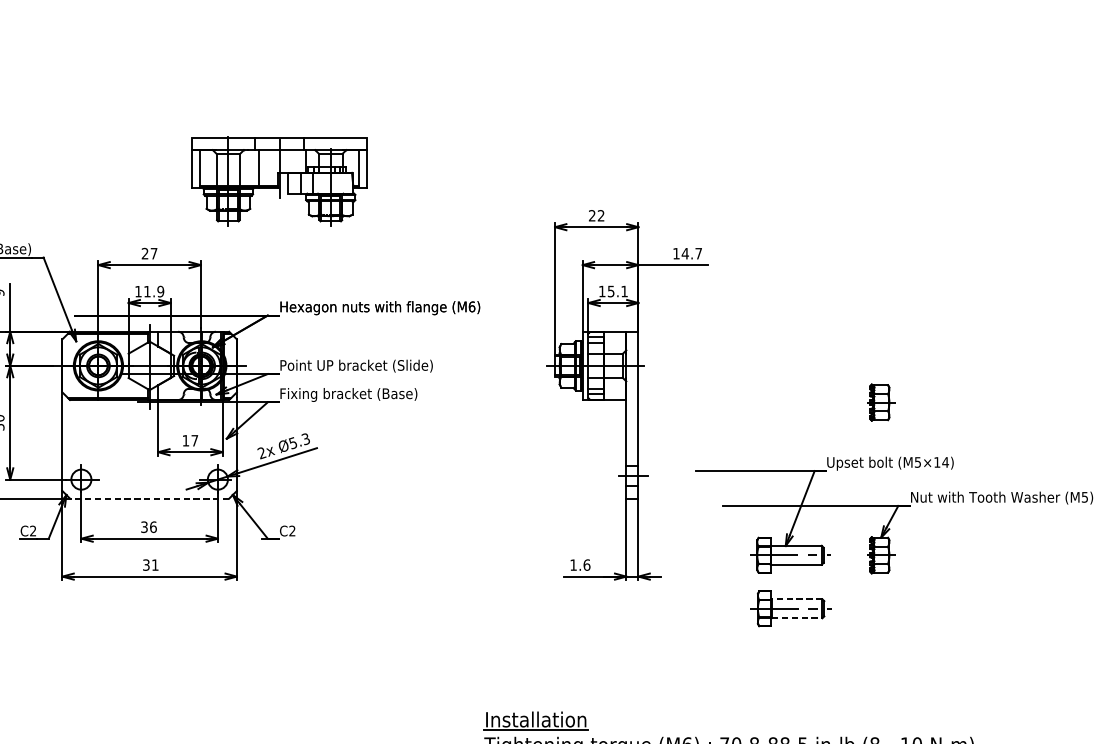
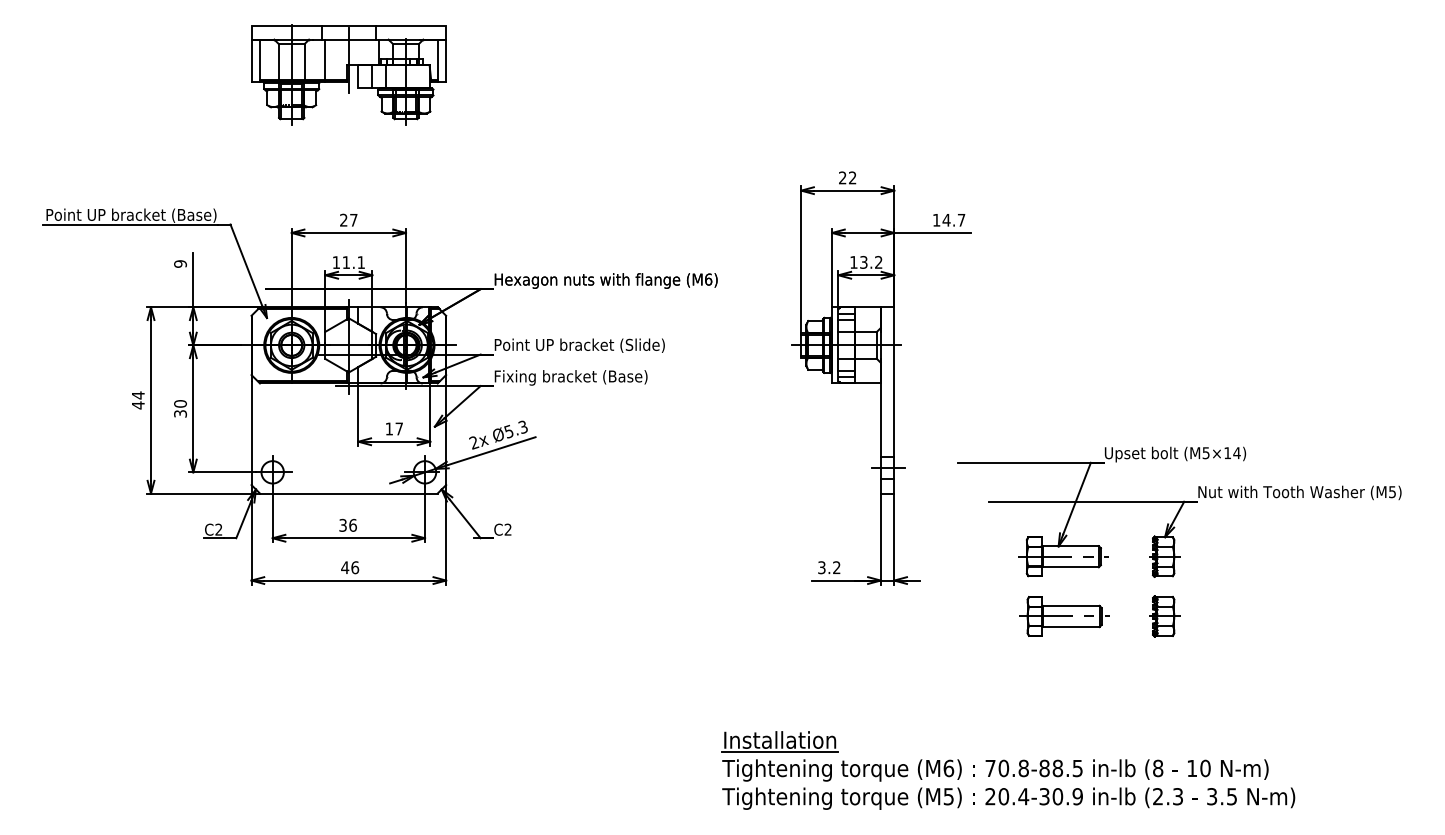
part: (279, 181) -> (348, 74), moved
text: (618, 290) -> (871, 261), 15.1 -> 13.2
text: (160, 291) -> (361, 262), 11.9 -> 11.1
part: (880, 402) -> (1164, 616), moved
line: (149, 498) -> (348, 493), dashed -> solid
text: (151, 564) -> (350, 567), 31 -> 46
text: (580, 564) -> (829, 567), 1.6 -> 3.2
line: (796, 598) -> (1070, 605), dashed -> solid
line: (797, 618) -> (1071, 627), dashed -> solid

